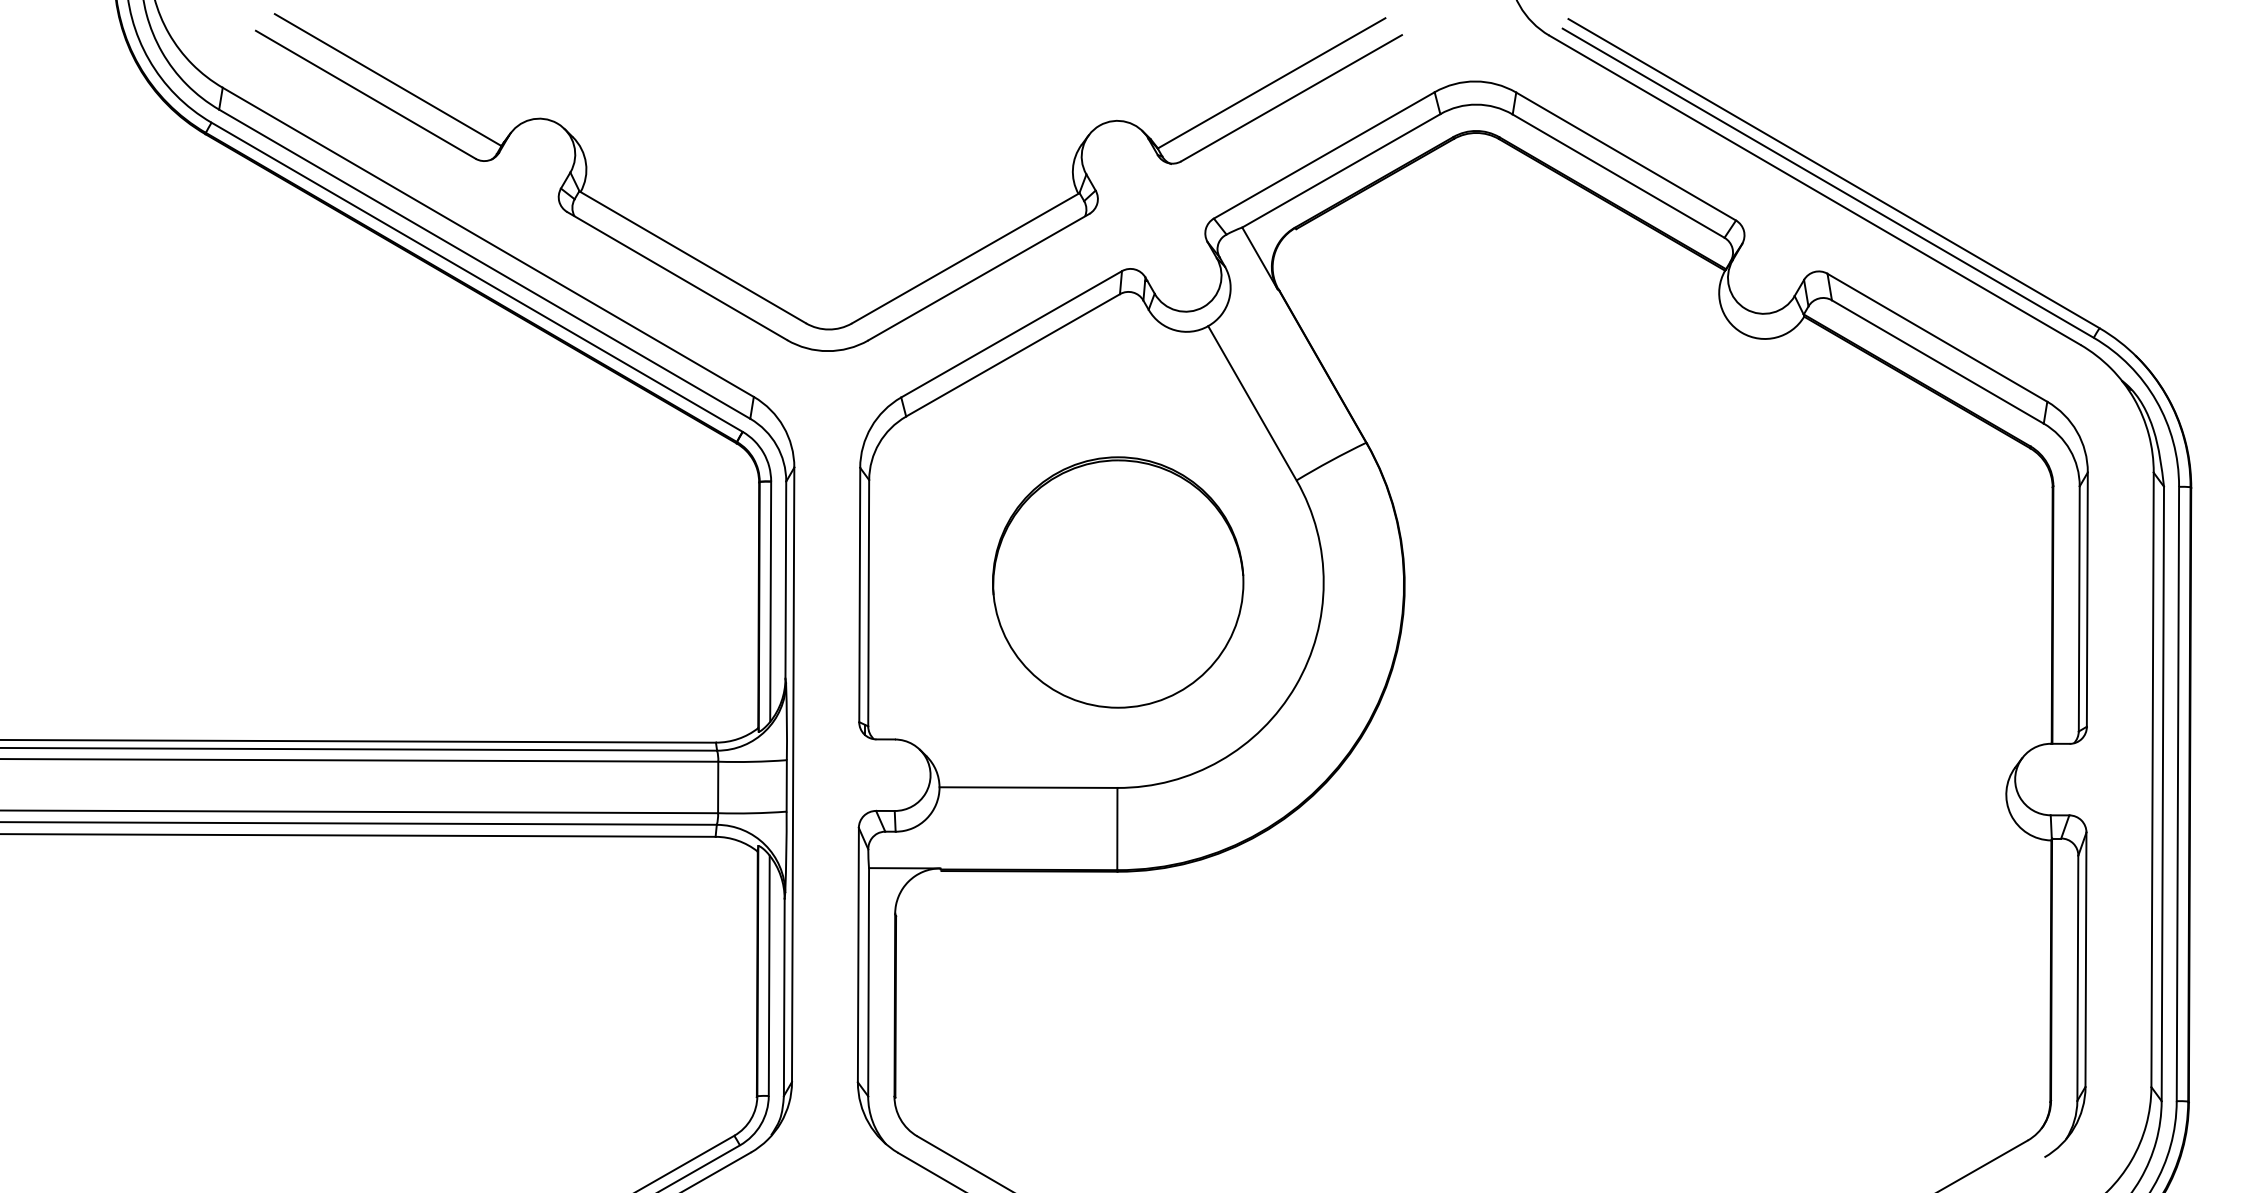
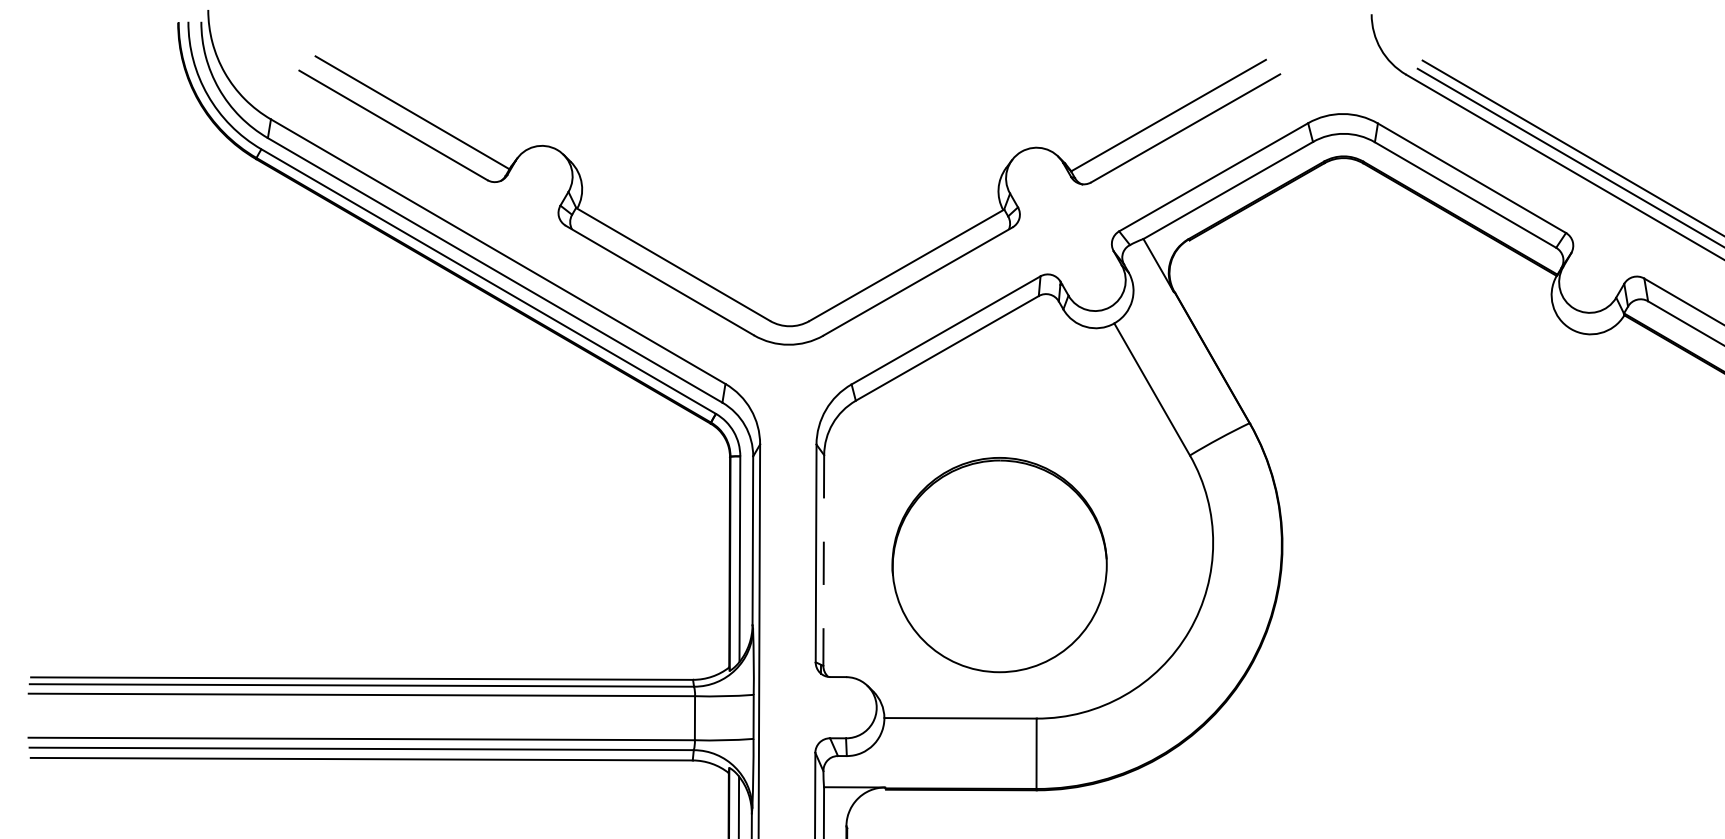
part: (1118, 582) -> (999, 565), moved
line: (868, 603) -> (823, 560), solid -> dashed

